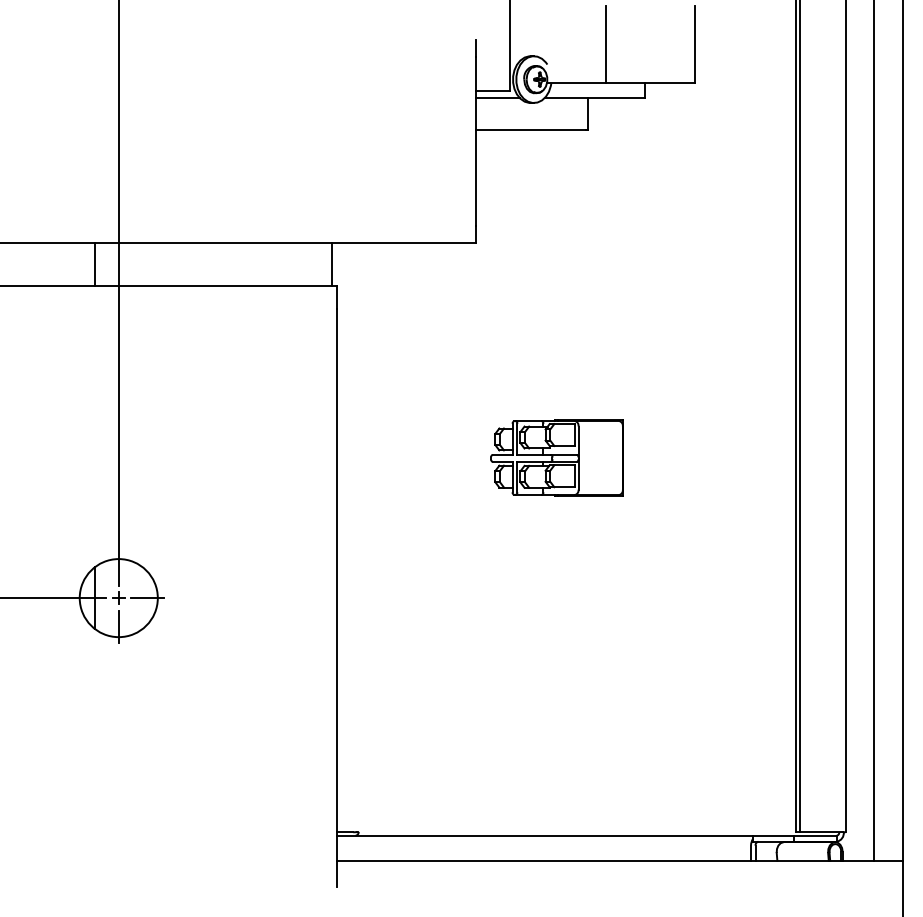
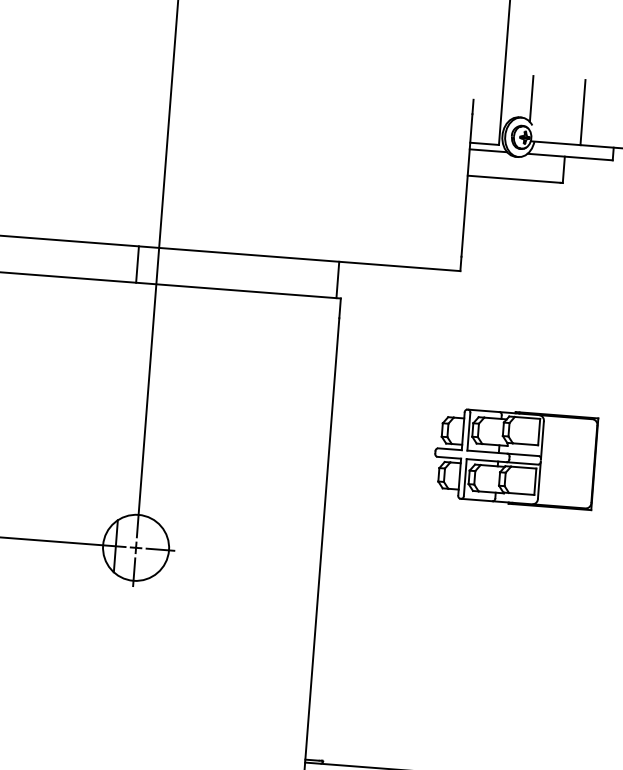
line: (544, 33) -> (531, 99), added
part: (556, 457) -> (514, 457), size x1.43

